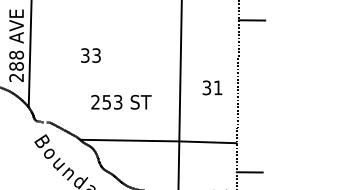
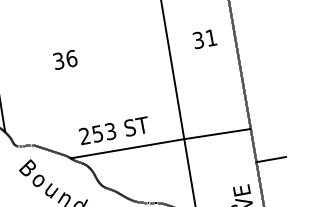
text: (96, 55) -> (71, 58), 33 -> 36
text: (212, 87) -> (204, 38), moved
text: (121, 102) -> (114, 130), moved

